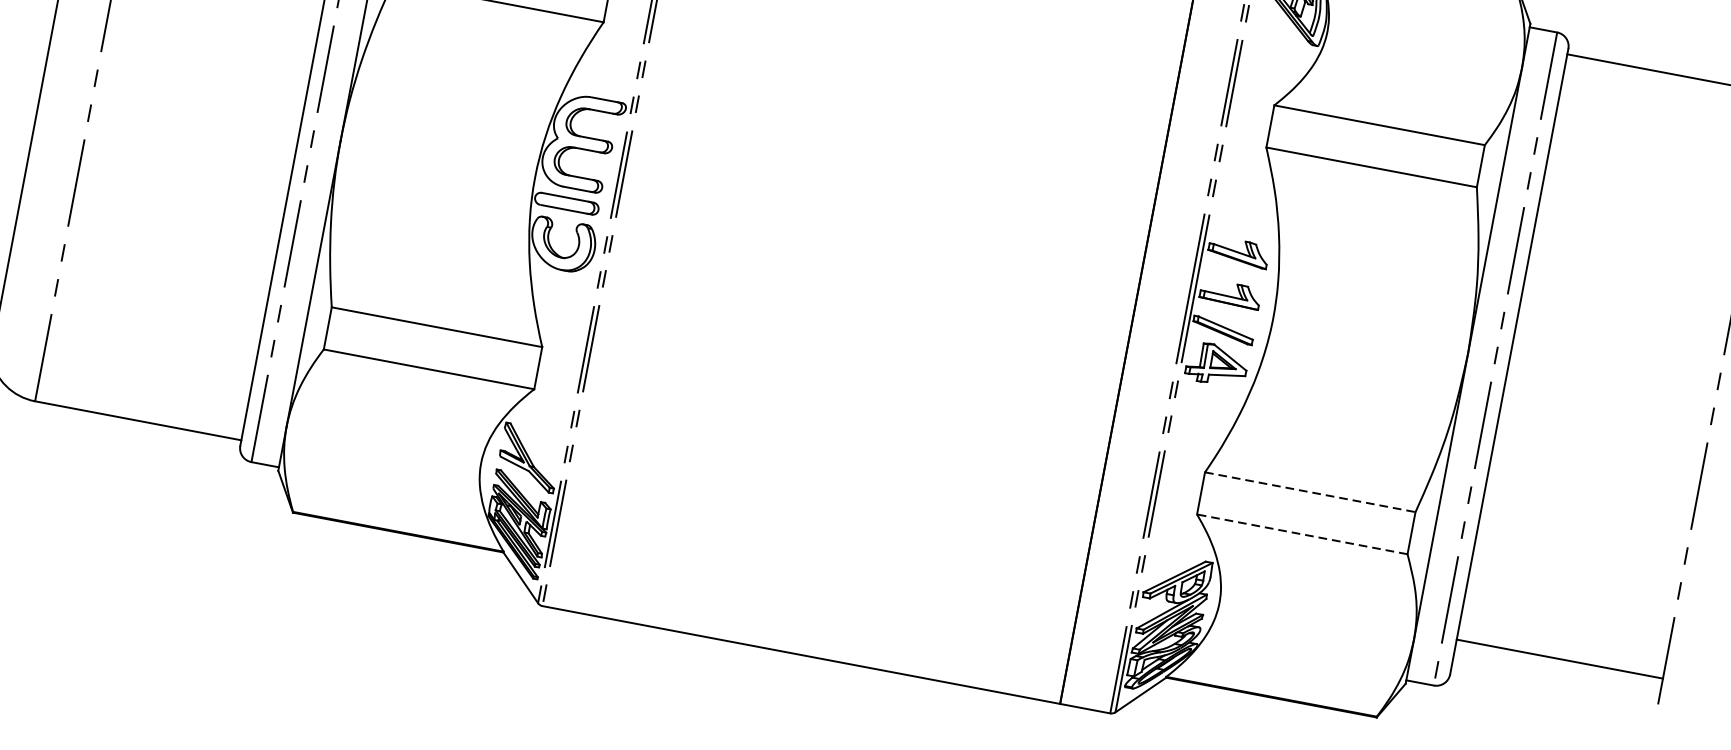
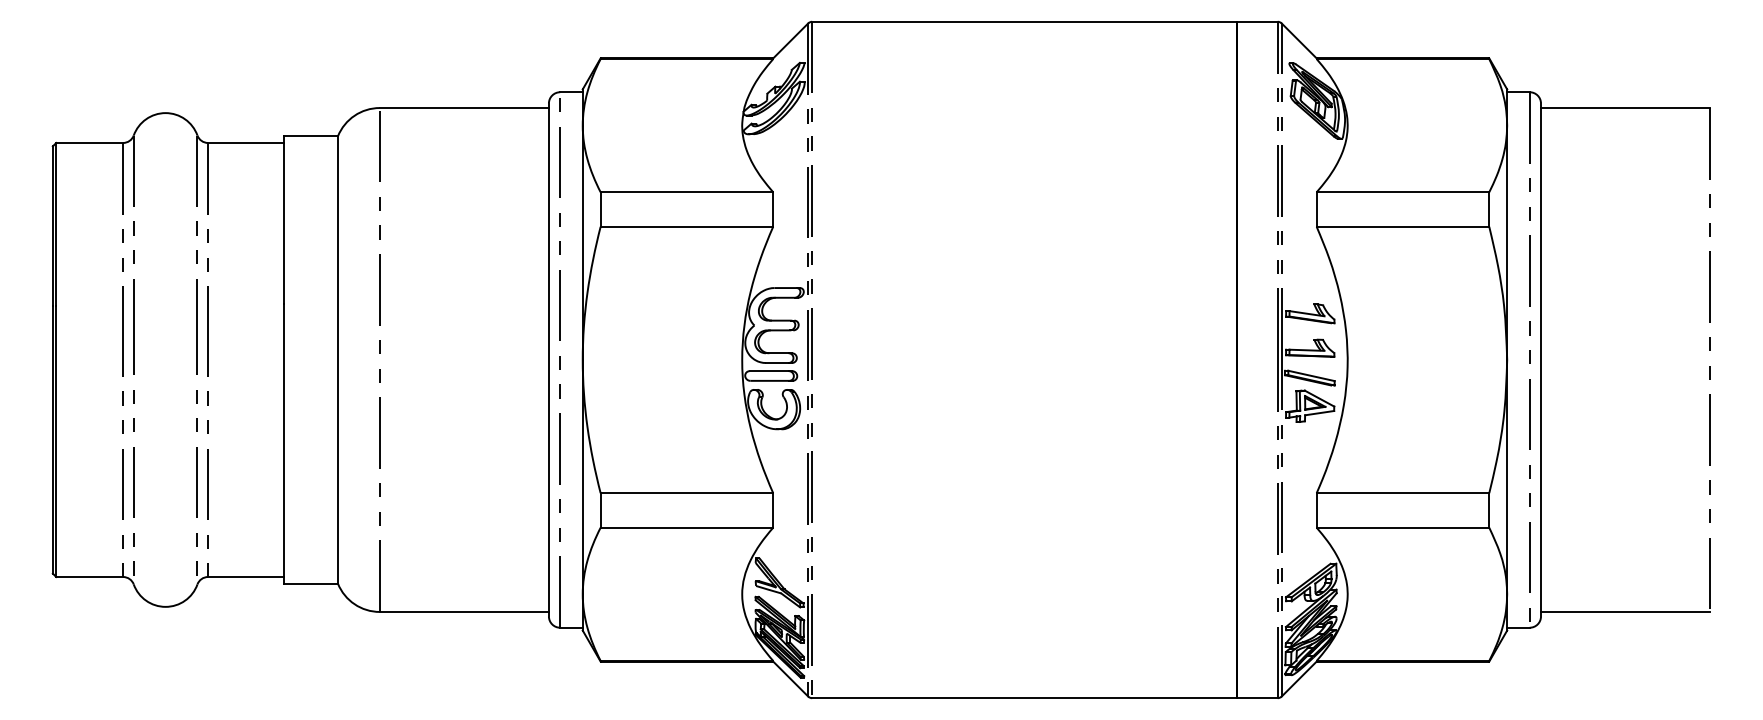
line: (1310, 492) -> (1403, 493), dashed -> solid
line: (1301, 533) -> (1402, 527), dashed -> solid
line: (1559, 658) -> (1625, 611), moved

